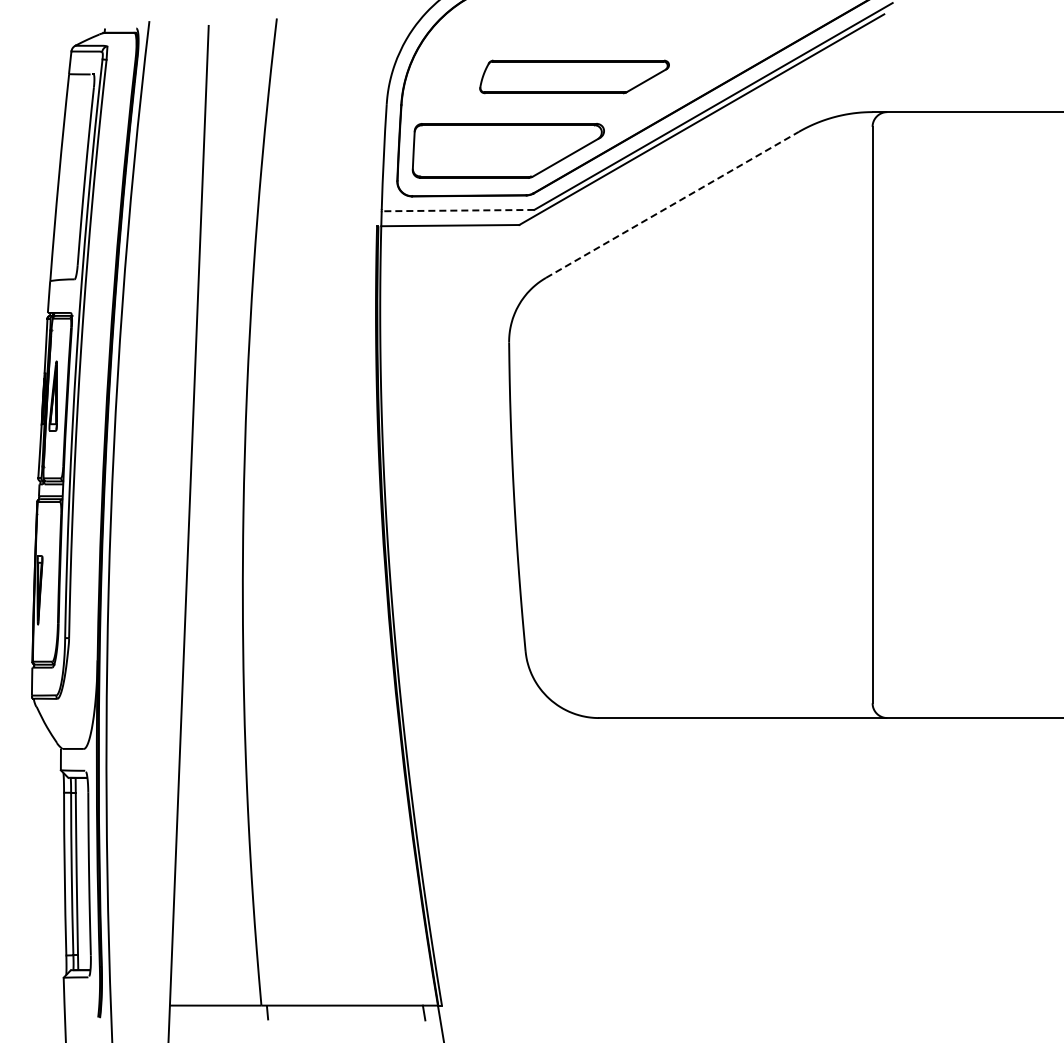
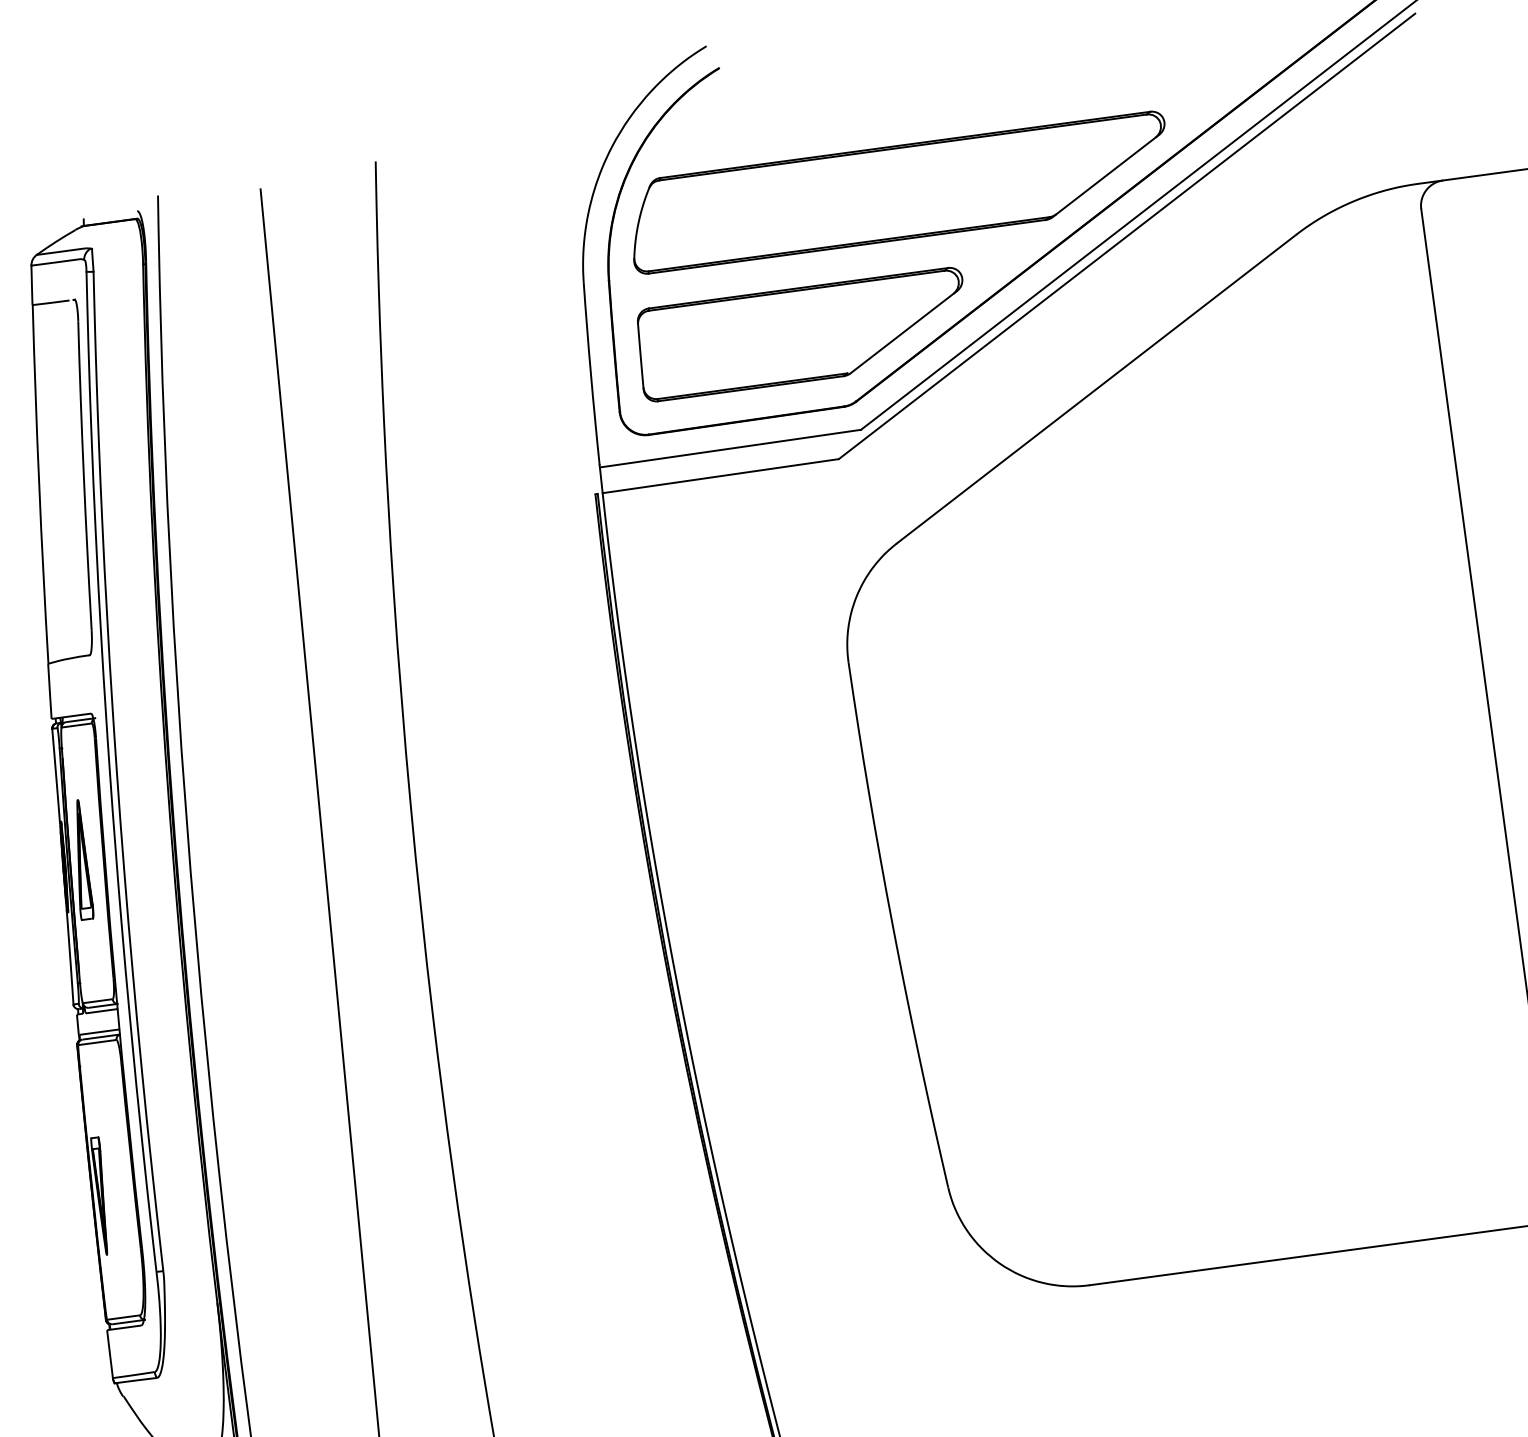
part: (574, 76) -> (898, 191), size x1.67
line: (672, 204) -> (1096, 388), dashed -> solid
line: (457, 210) -> (729, 448), dashed -> solid

